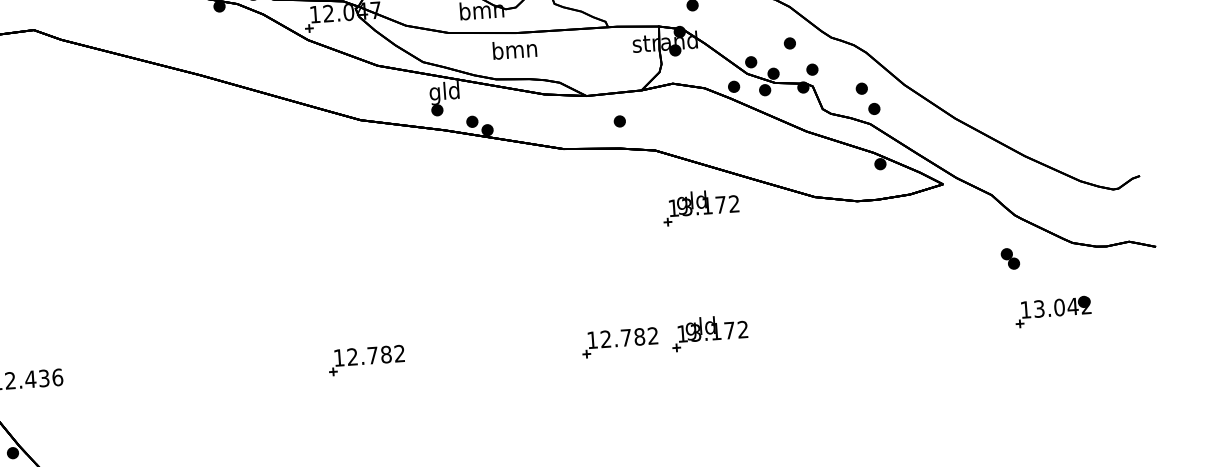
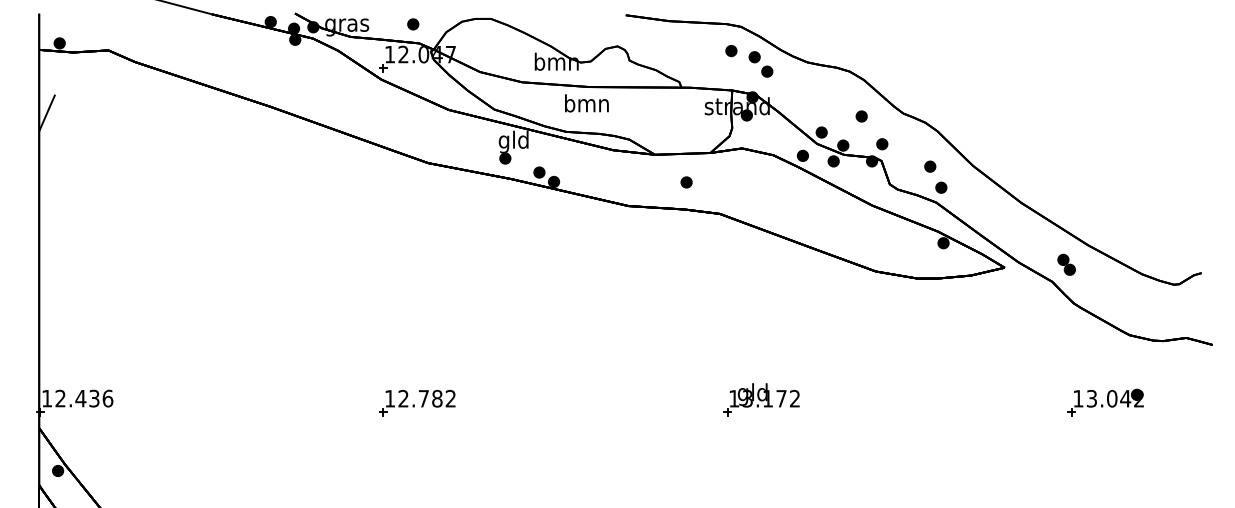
part: (700, 207) -> (761, 273), removed
part: (1010, 258) -> (1066, 264), moved
part: (620, 343) -> (671, 403), removed

